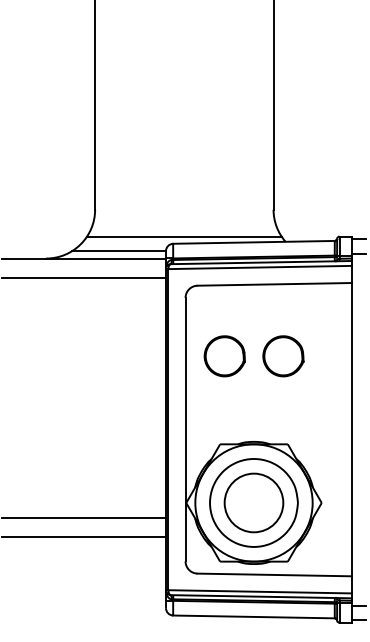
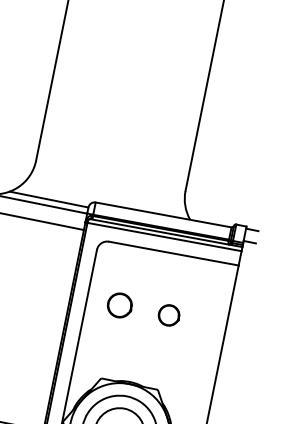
line: (184, 236) -> (106, 198), removed
part: (224, 356) -> (119, 305), size x0.7
part: (283, 356) -> (169, 315), size x0.6

